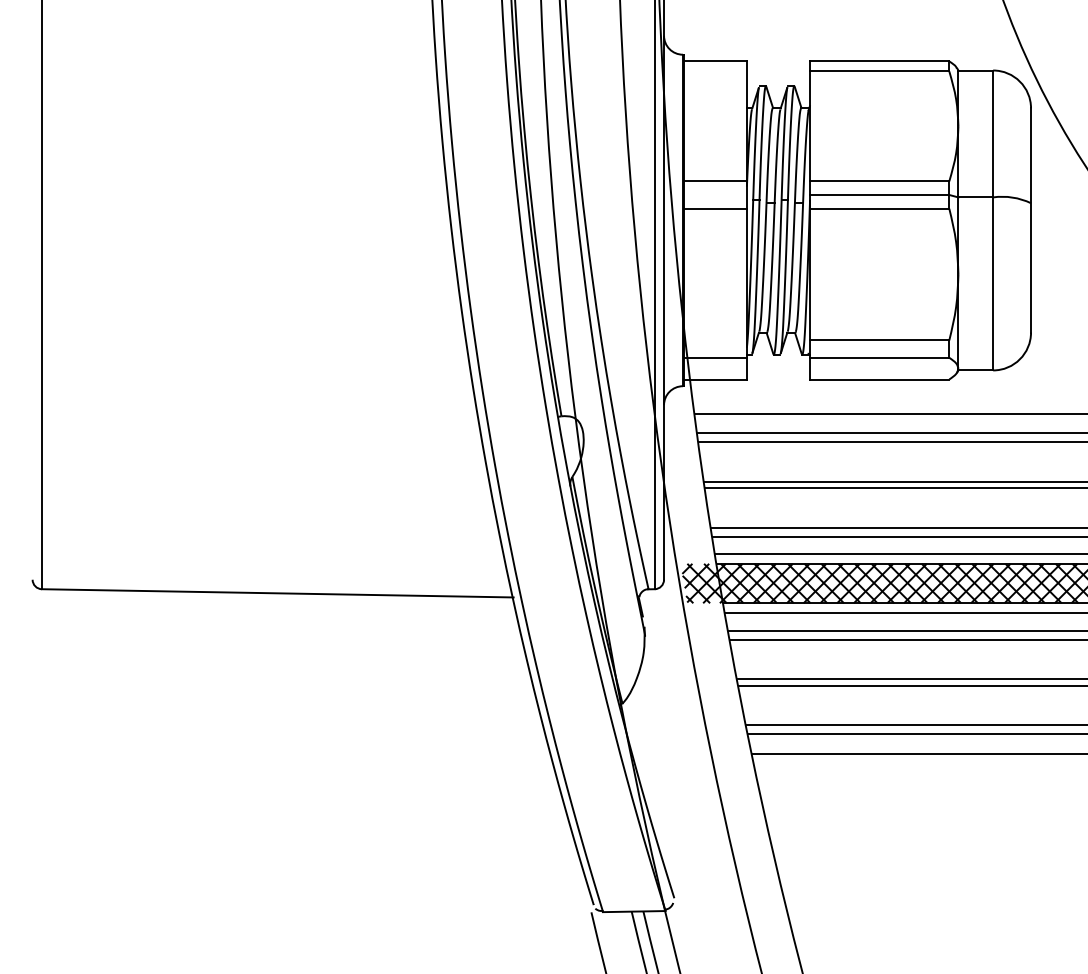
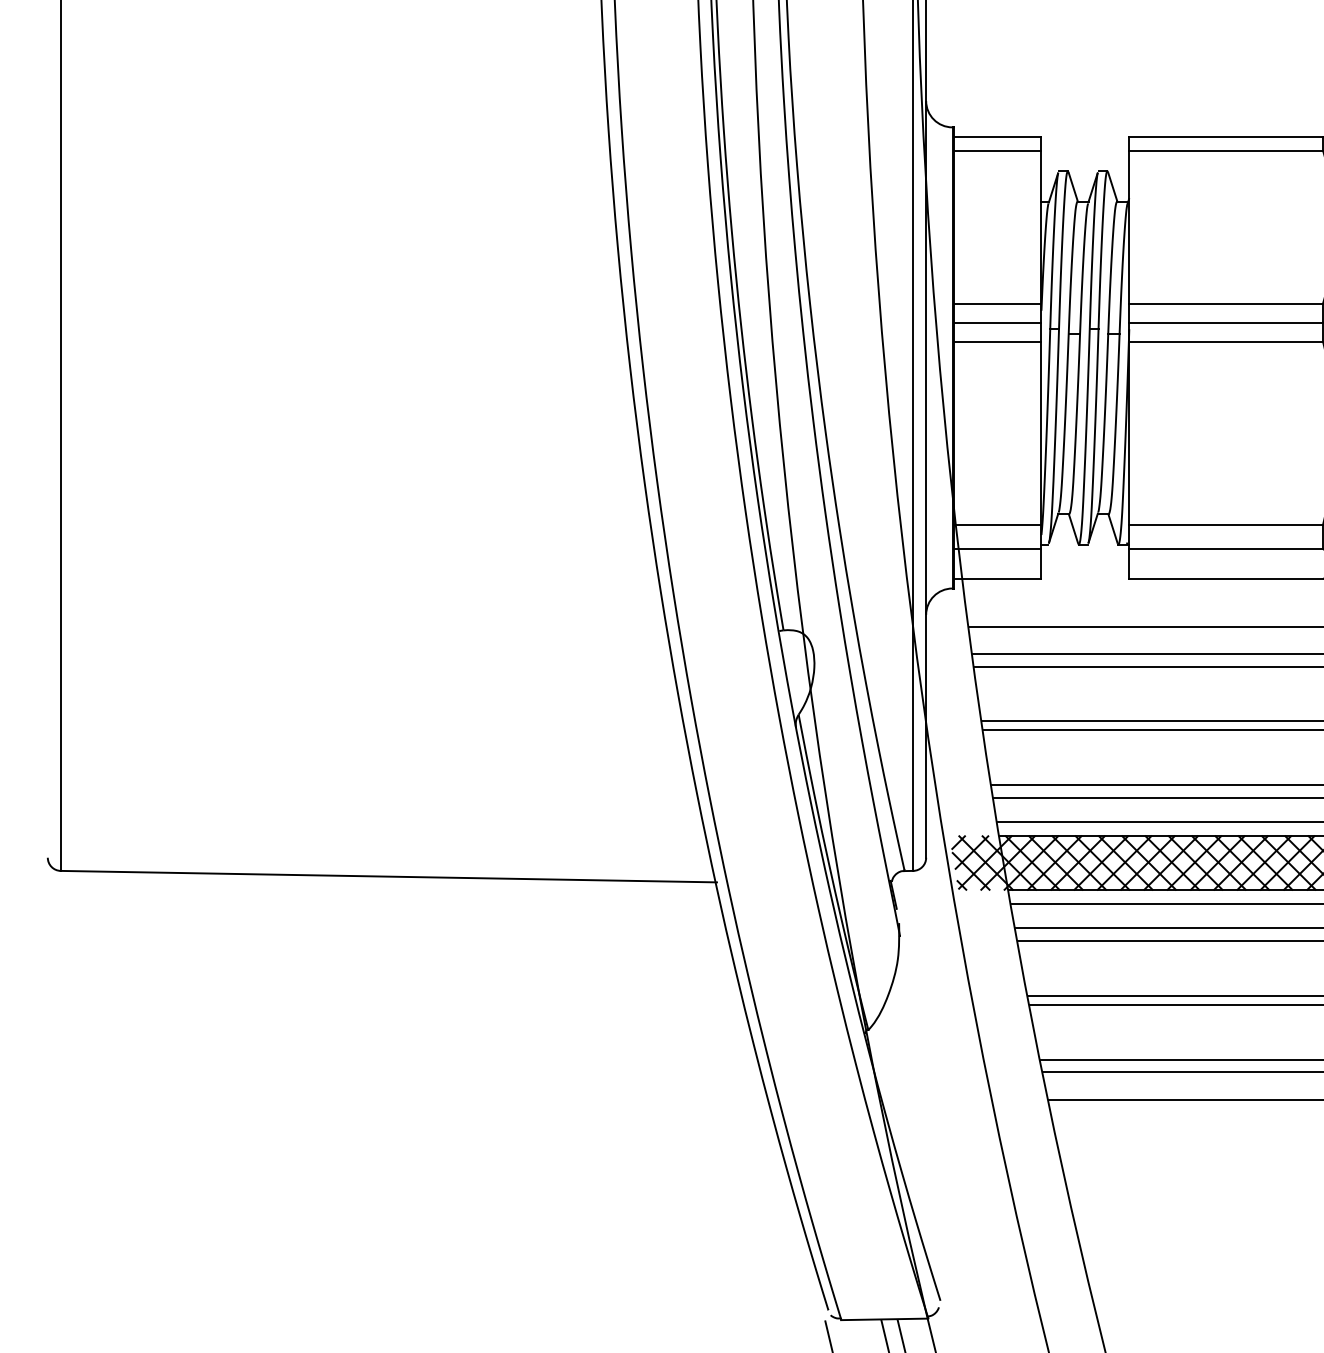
line: (714, 71) -> (996, 150), added
line: (714, 194) -> (996, 321), added
line: (714, 340) -> (996, 524), added

